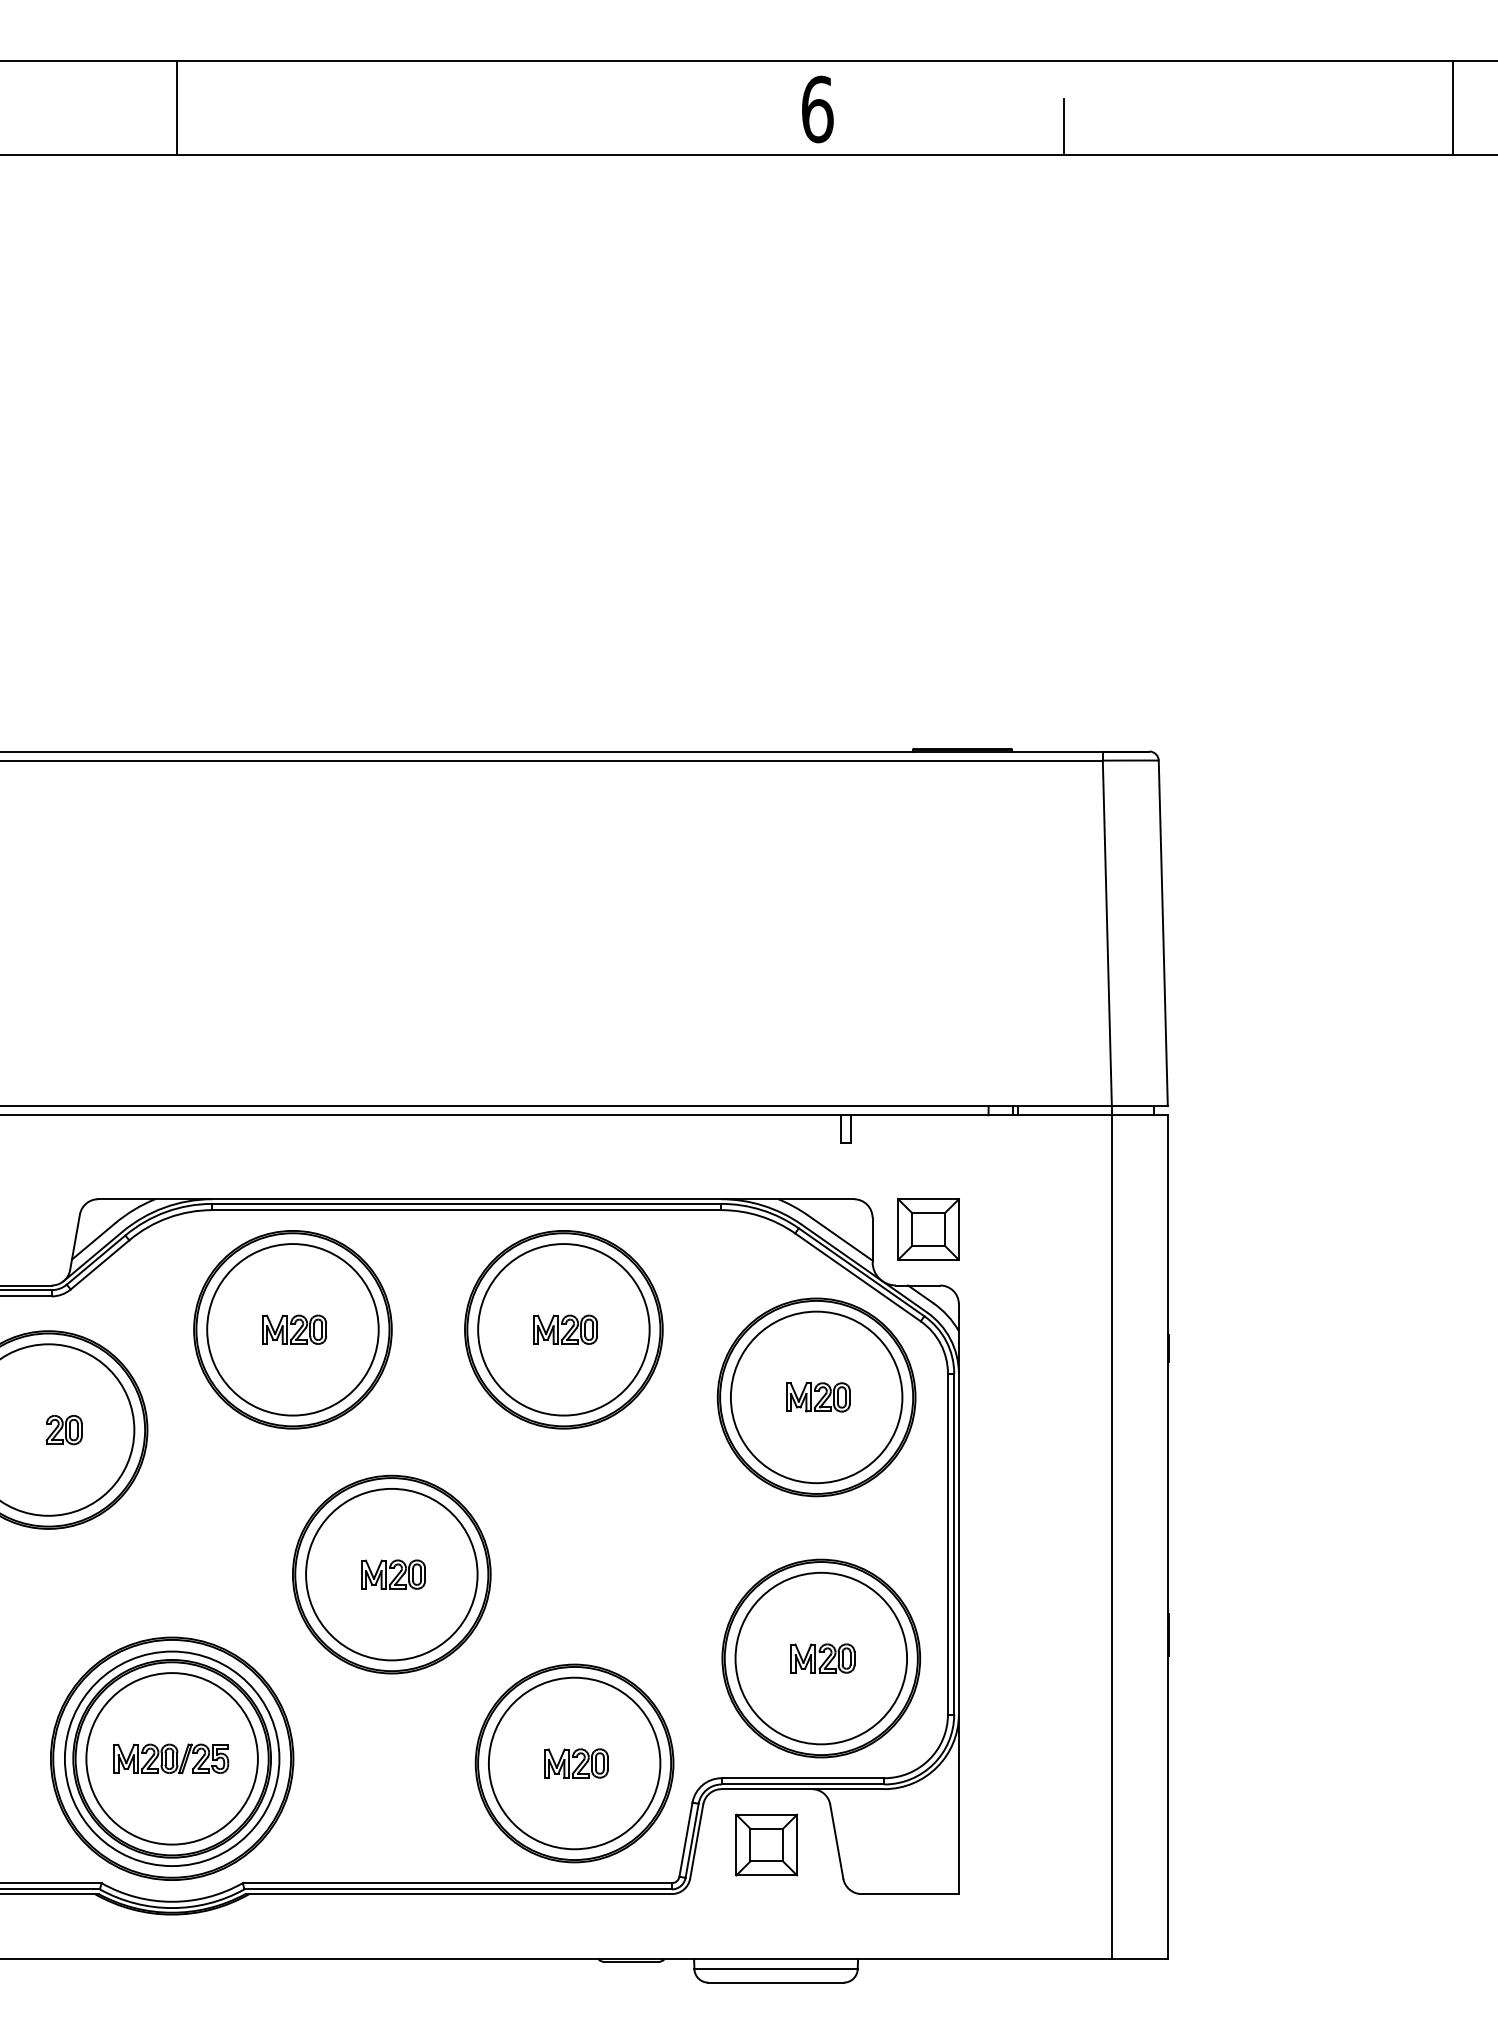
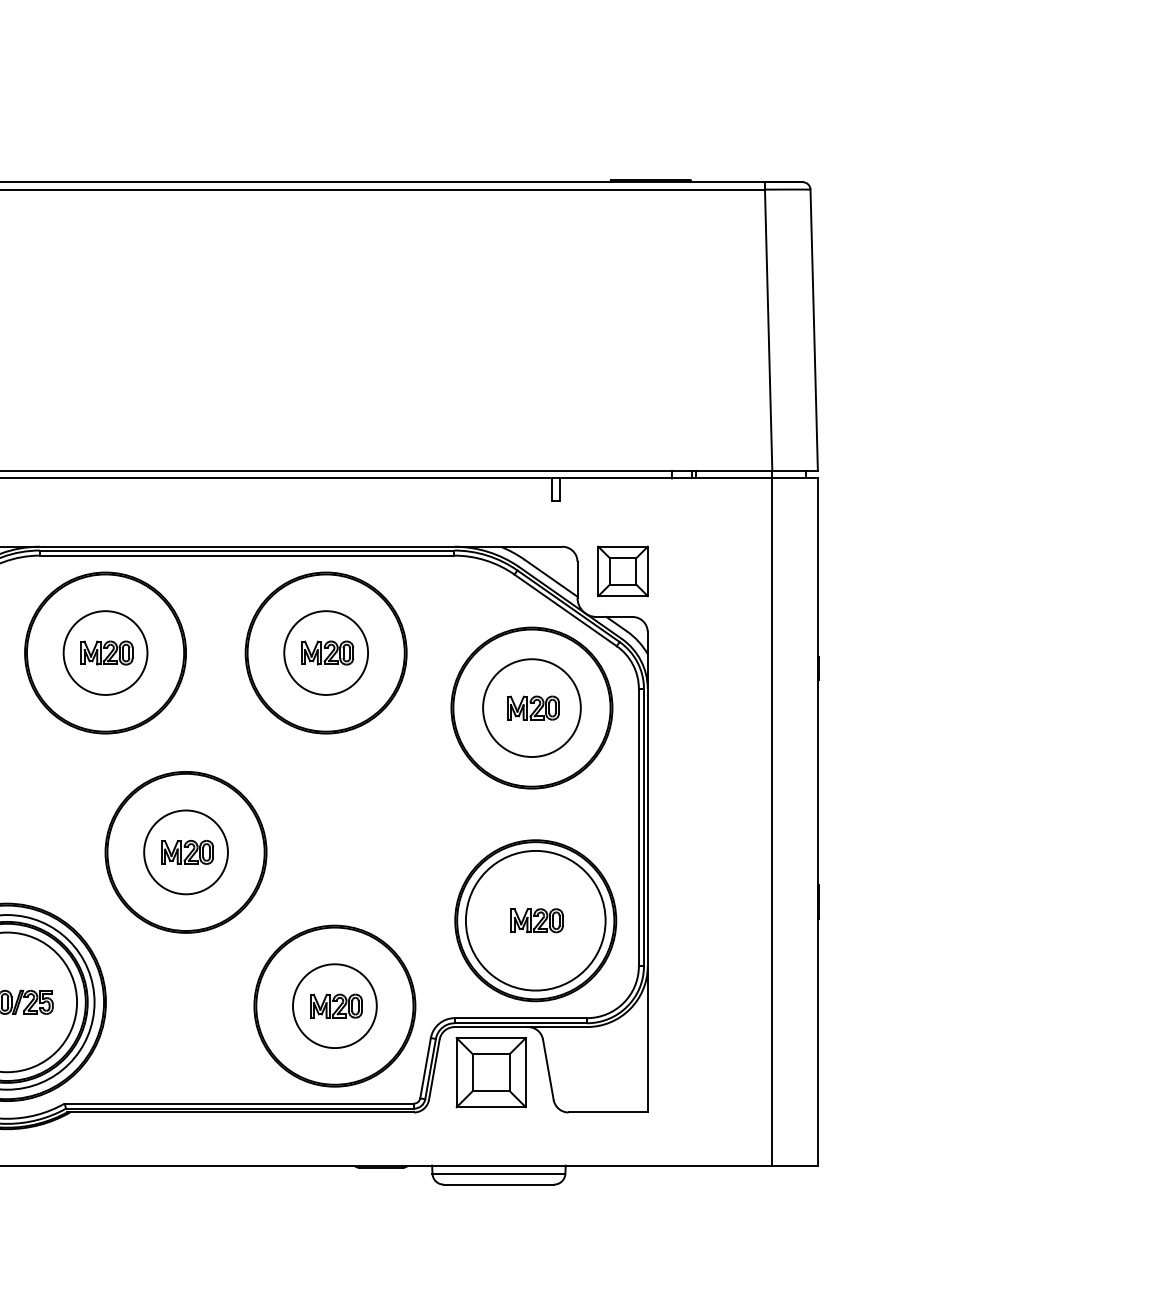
circle: (292, 1329) -> (105, 652), size x0.6
circle: (563, 1329) -> (325, 652), size x0.6
circle: (816, 1397) -> (531, 708), size x0.7
circle: (391, 1574) -> (185, 852), size x0.6
circle: (574, 1763) -> (334, 1006), size x0.6
part: (766, 1844) -> (491, 1072), size x1.4

